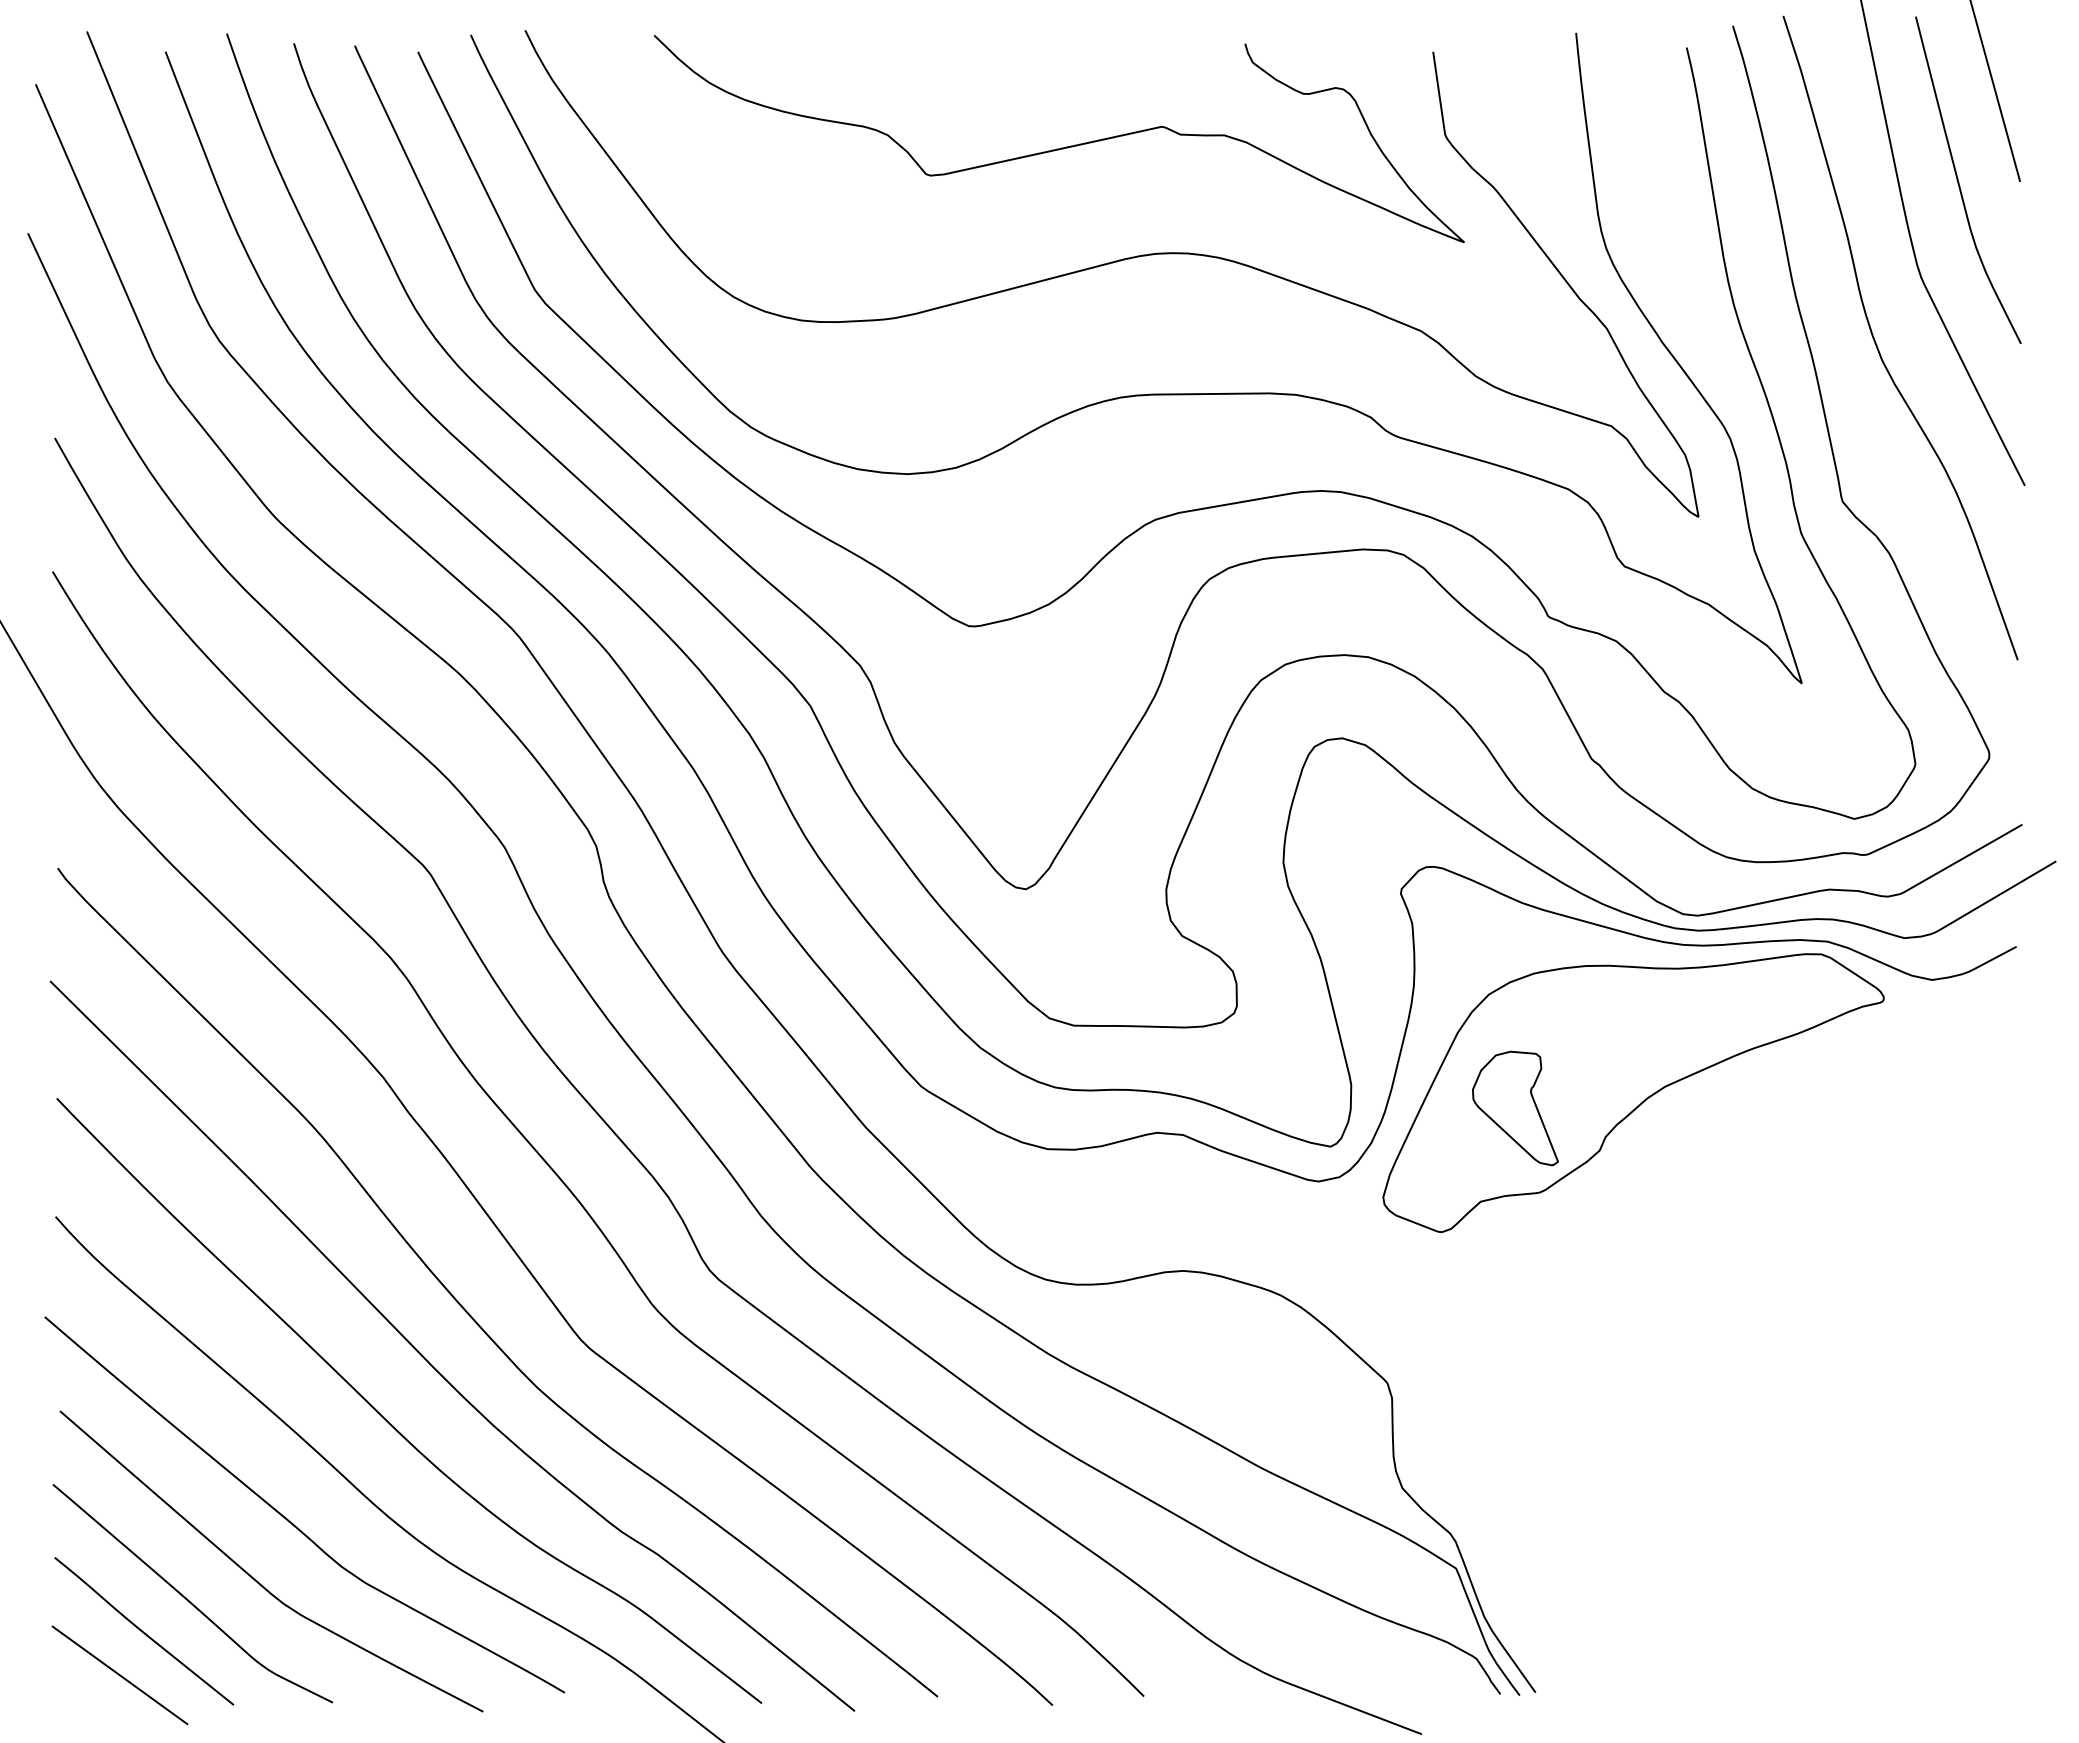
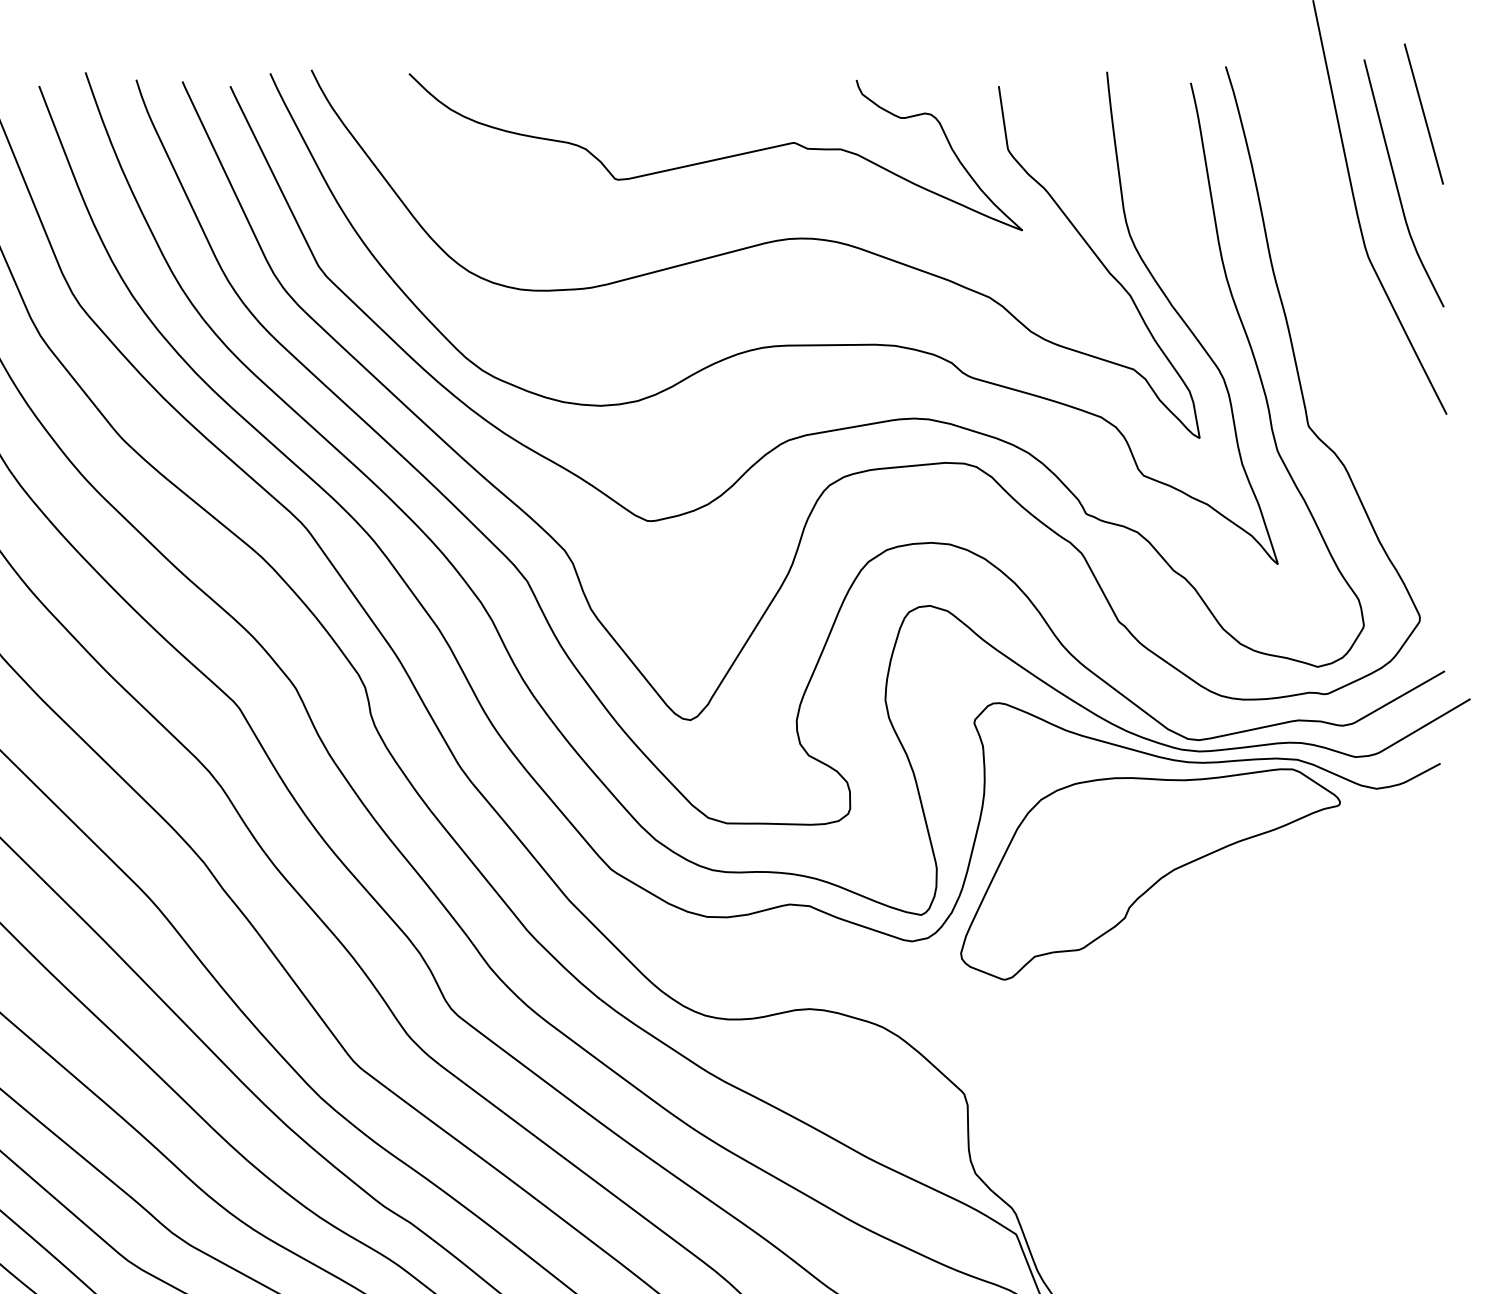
curve: (1878, 347) -> (1335, 309), removed
part: (1515, 1108) -> (1061, 886), removed

